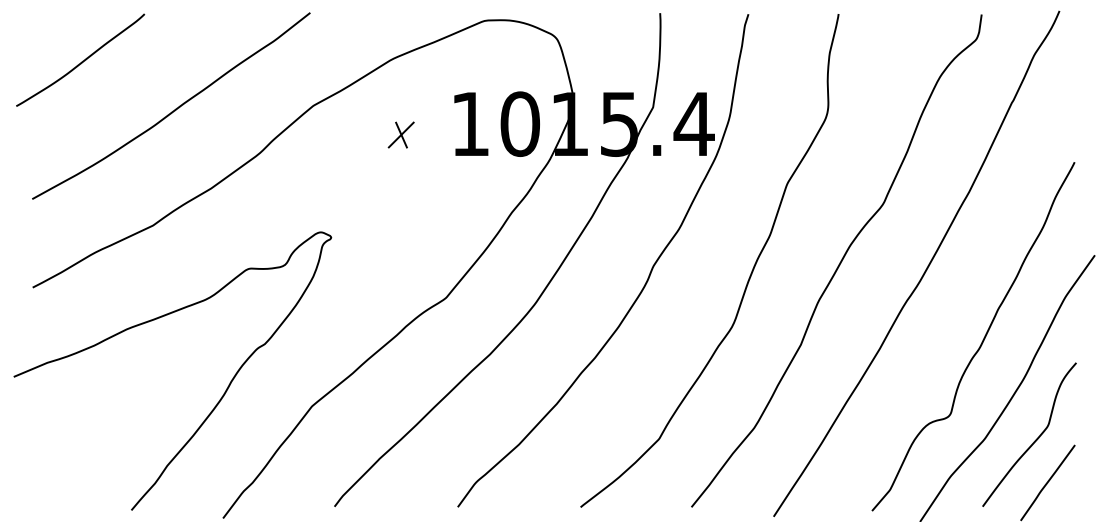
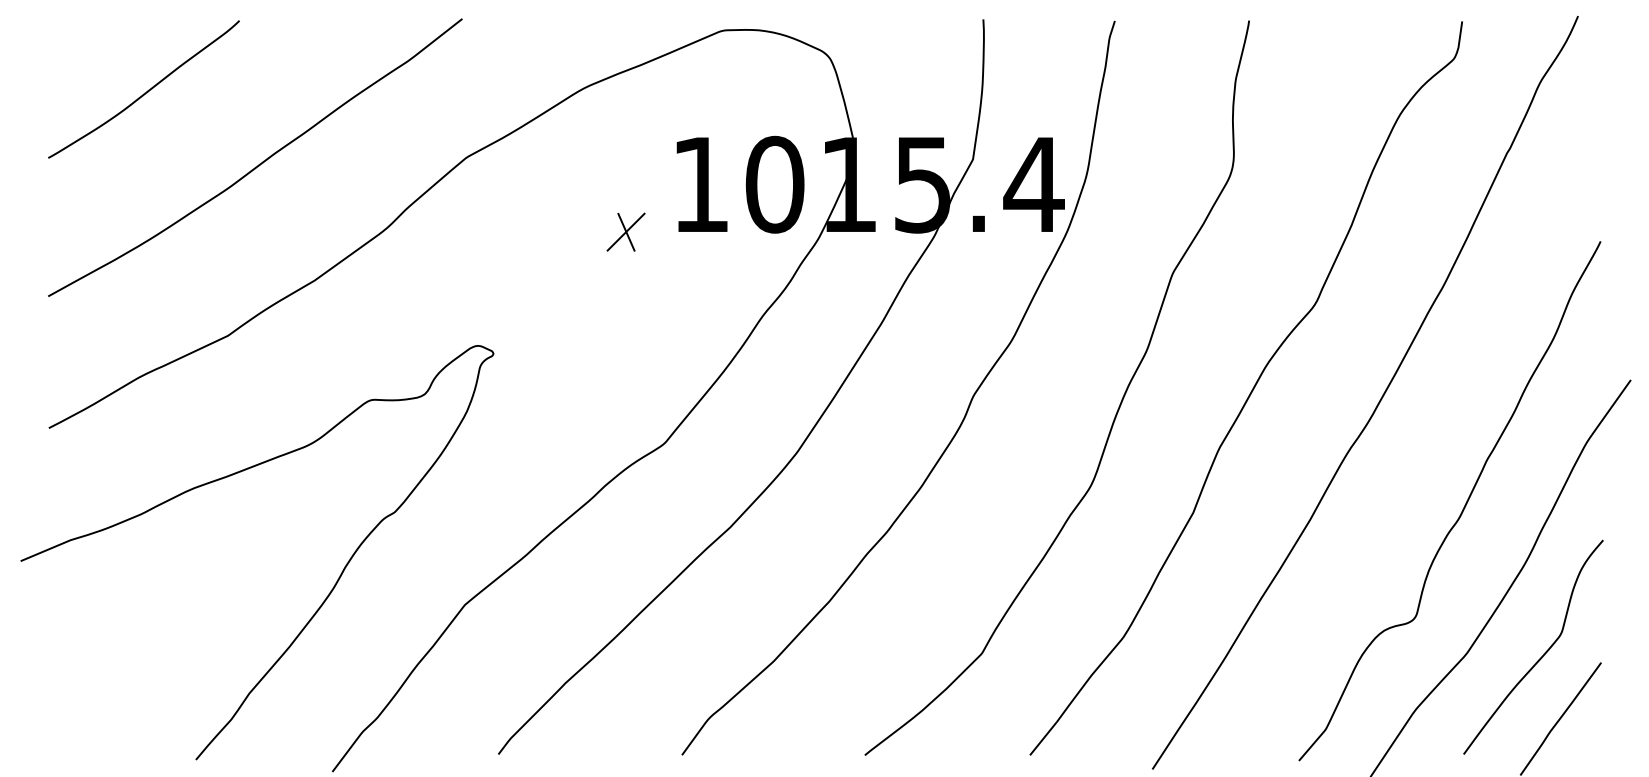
curve: (82, 60) -> (146, 89), moved
part: (400, 134) -> (624, 231), moved

